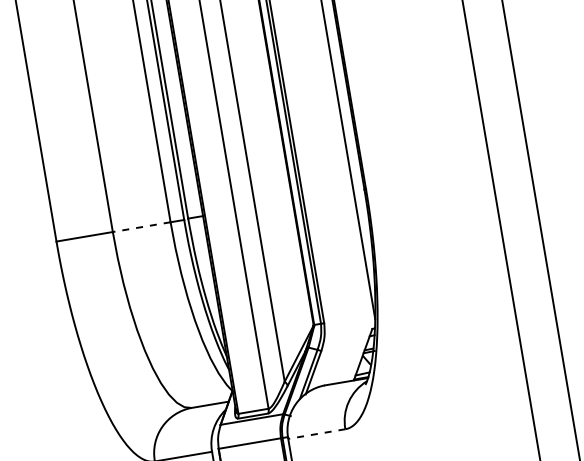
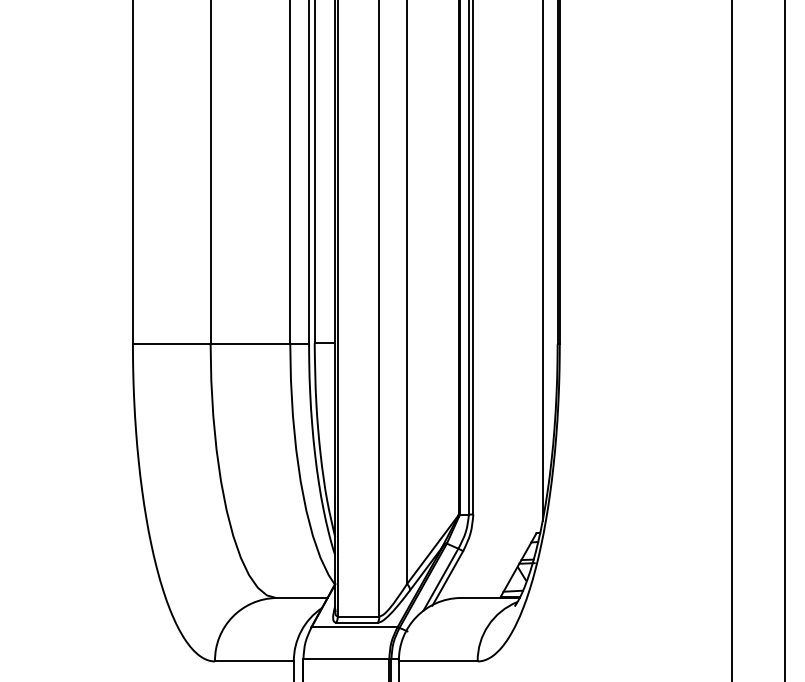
line: (141, 227) -> (250, 344), dashed -> solid
line: (316, 434) -> (437, 661), dashed -> solid

